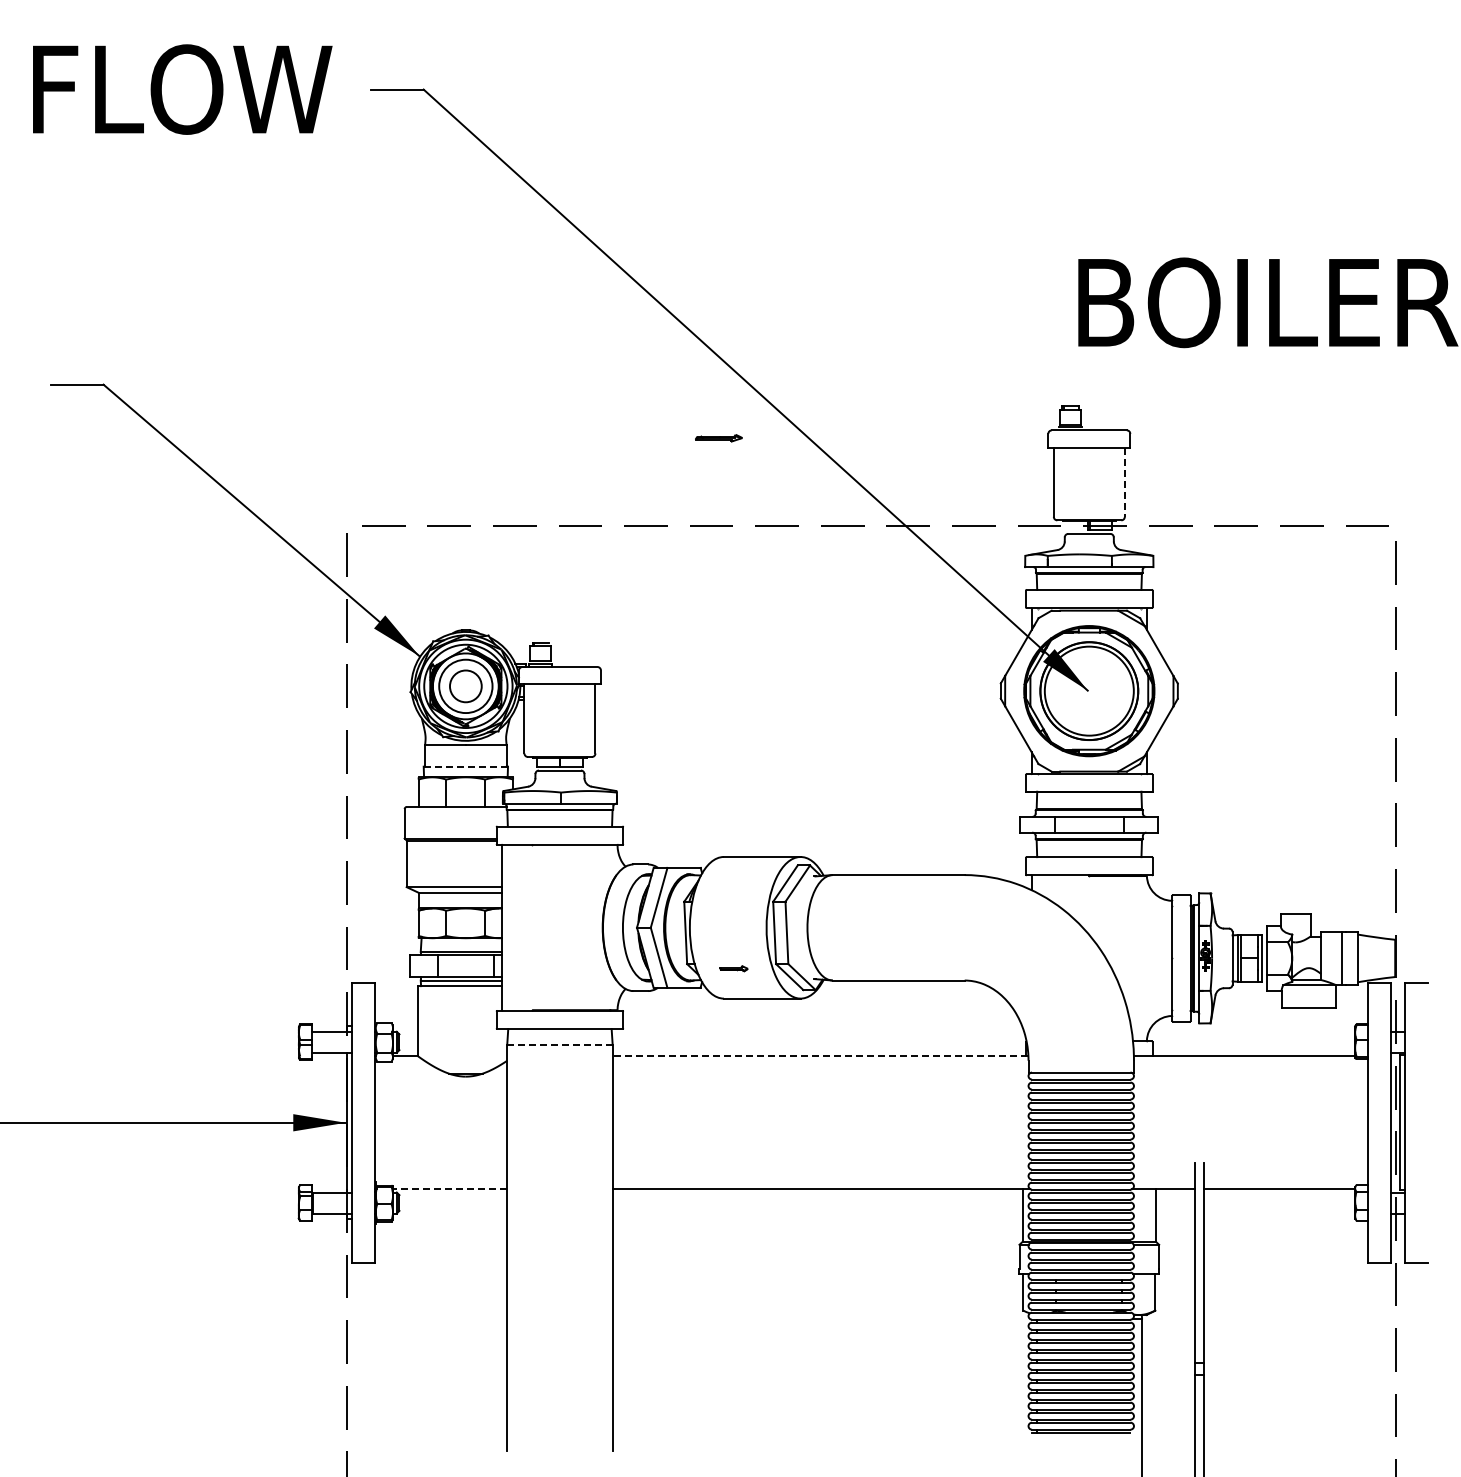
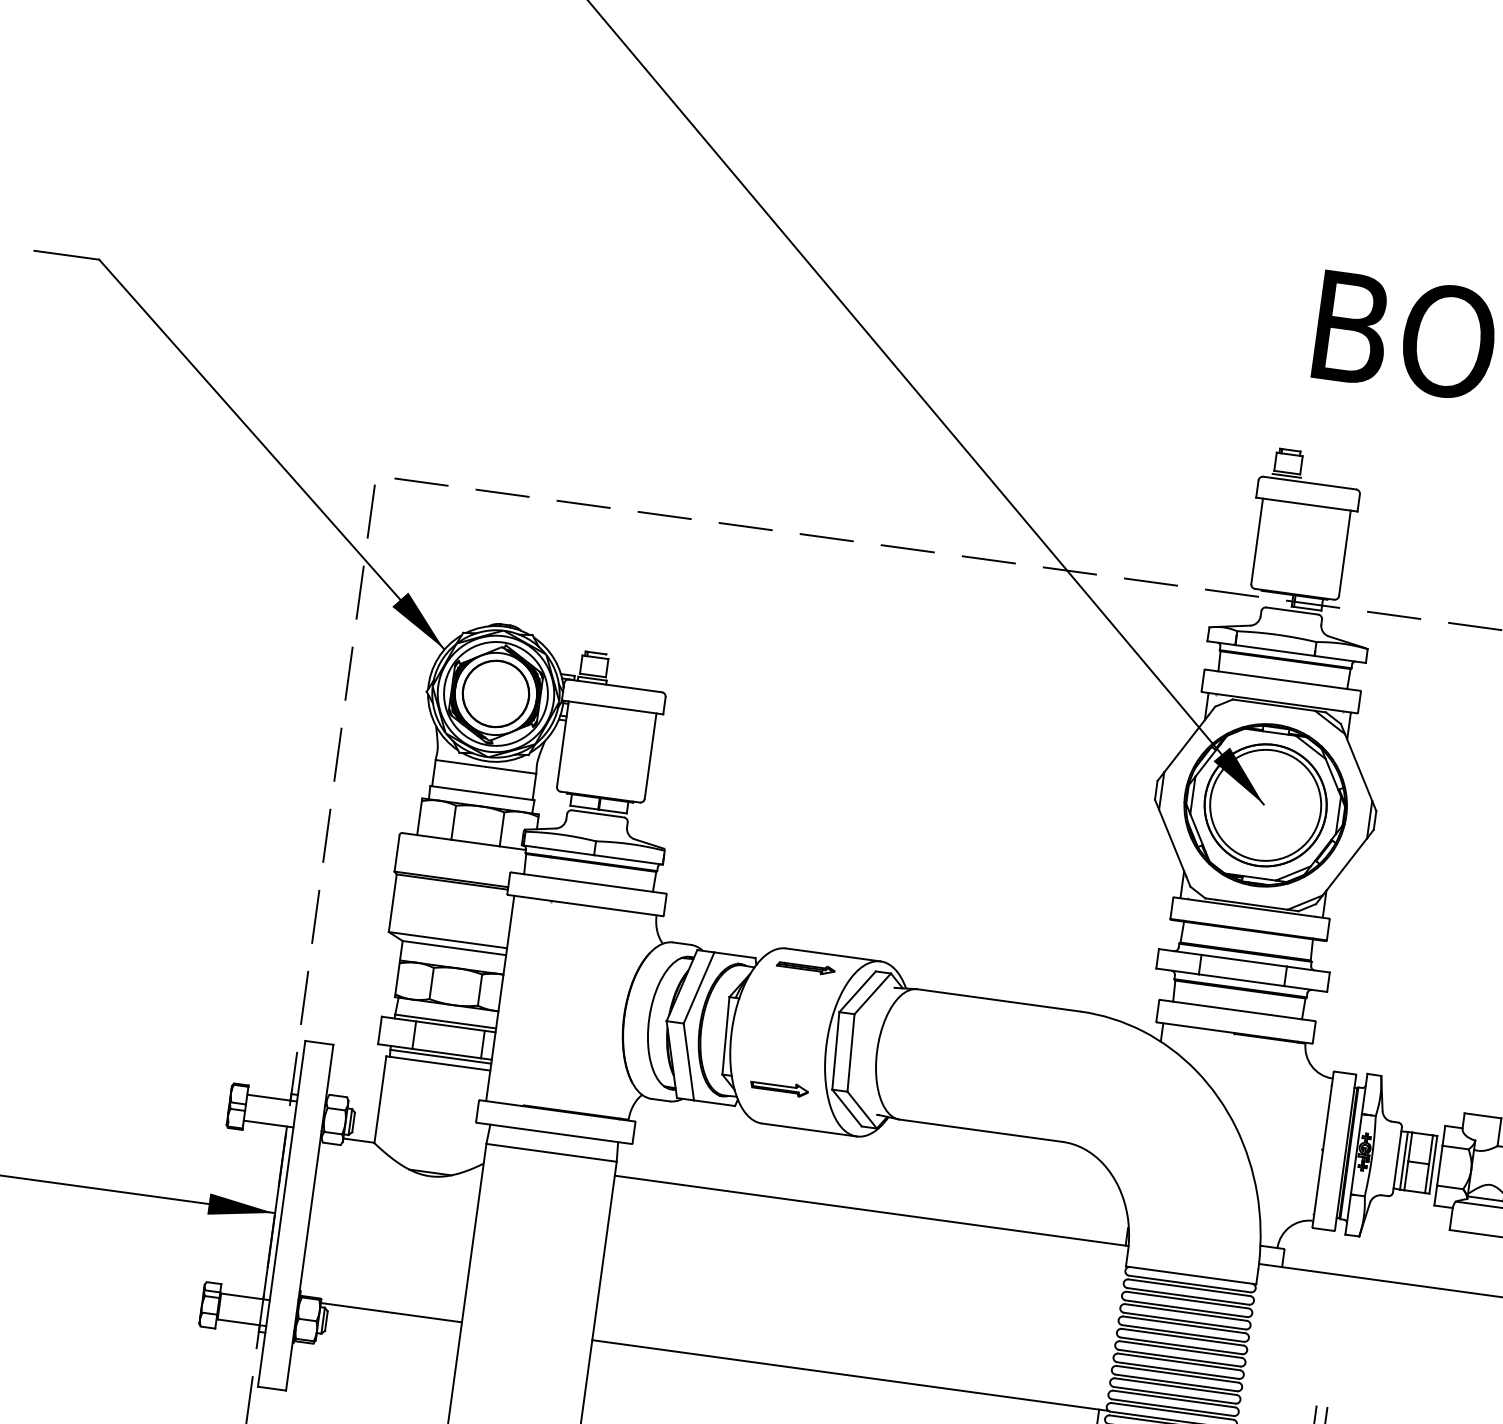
part: (718, 438) -> (805, 968), moved
line: (1124, 482) -> (1344, 553), dashed -> solid
circle: (465, 685) -> (495, 692), size x1.67
line: (466, 766) -> (483, 793), dashed -> solid
part: (733, 968) -> (778, 1087), size x1.67
line: (559, 1044) -> (551, 1152), dashed -> solid
line: (820, 1056) -> (871, 1211), dashed -> solid
line: (449, 1189) -> (390, 1312), dashed -> solid

